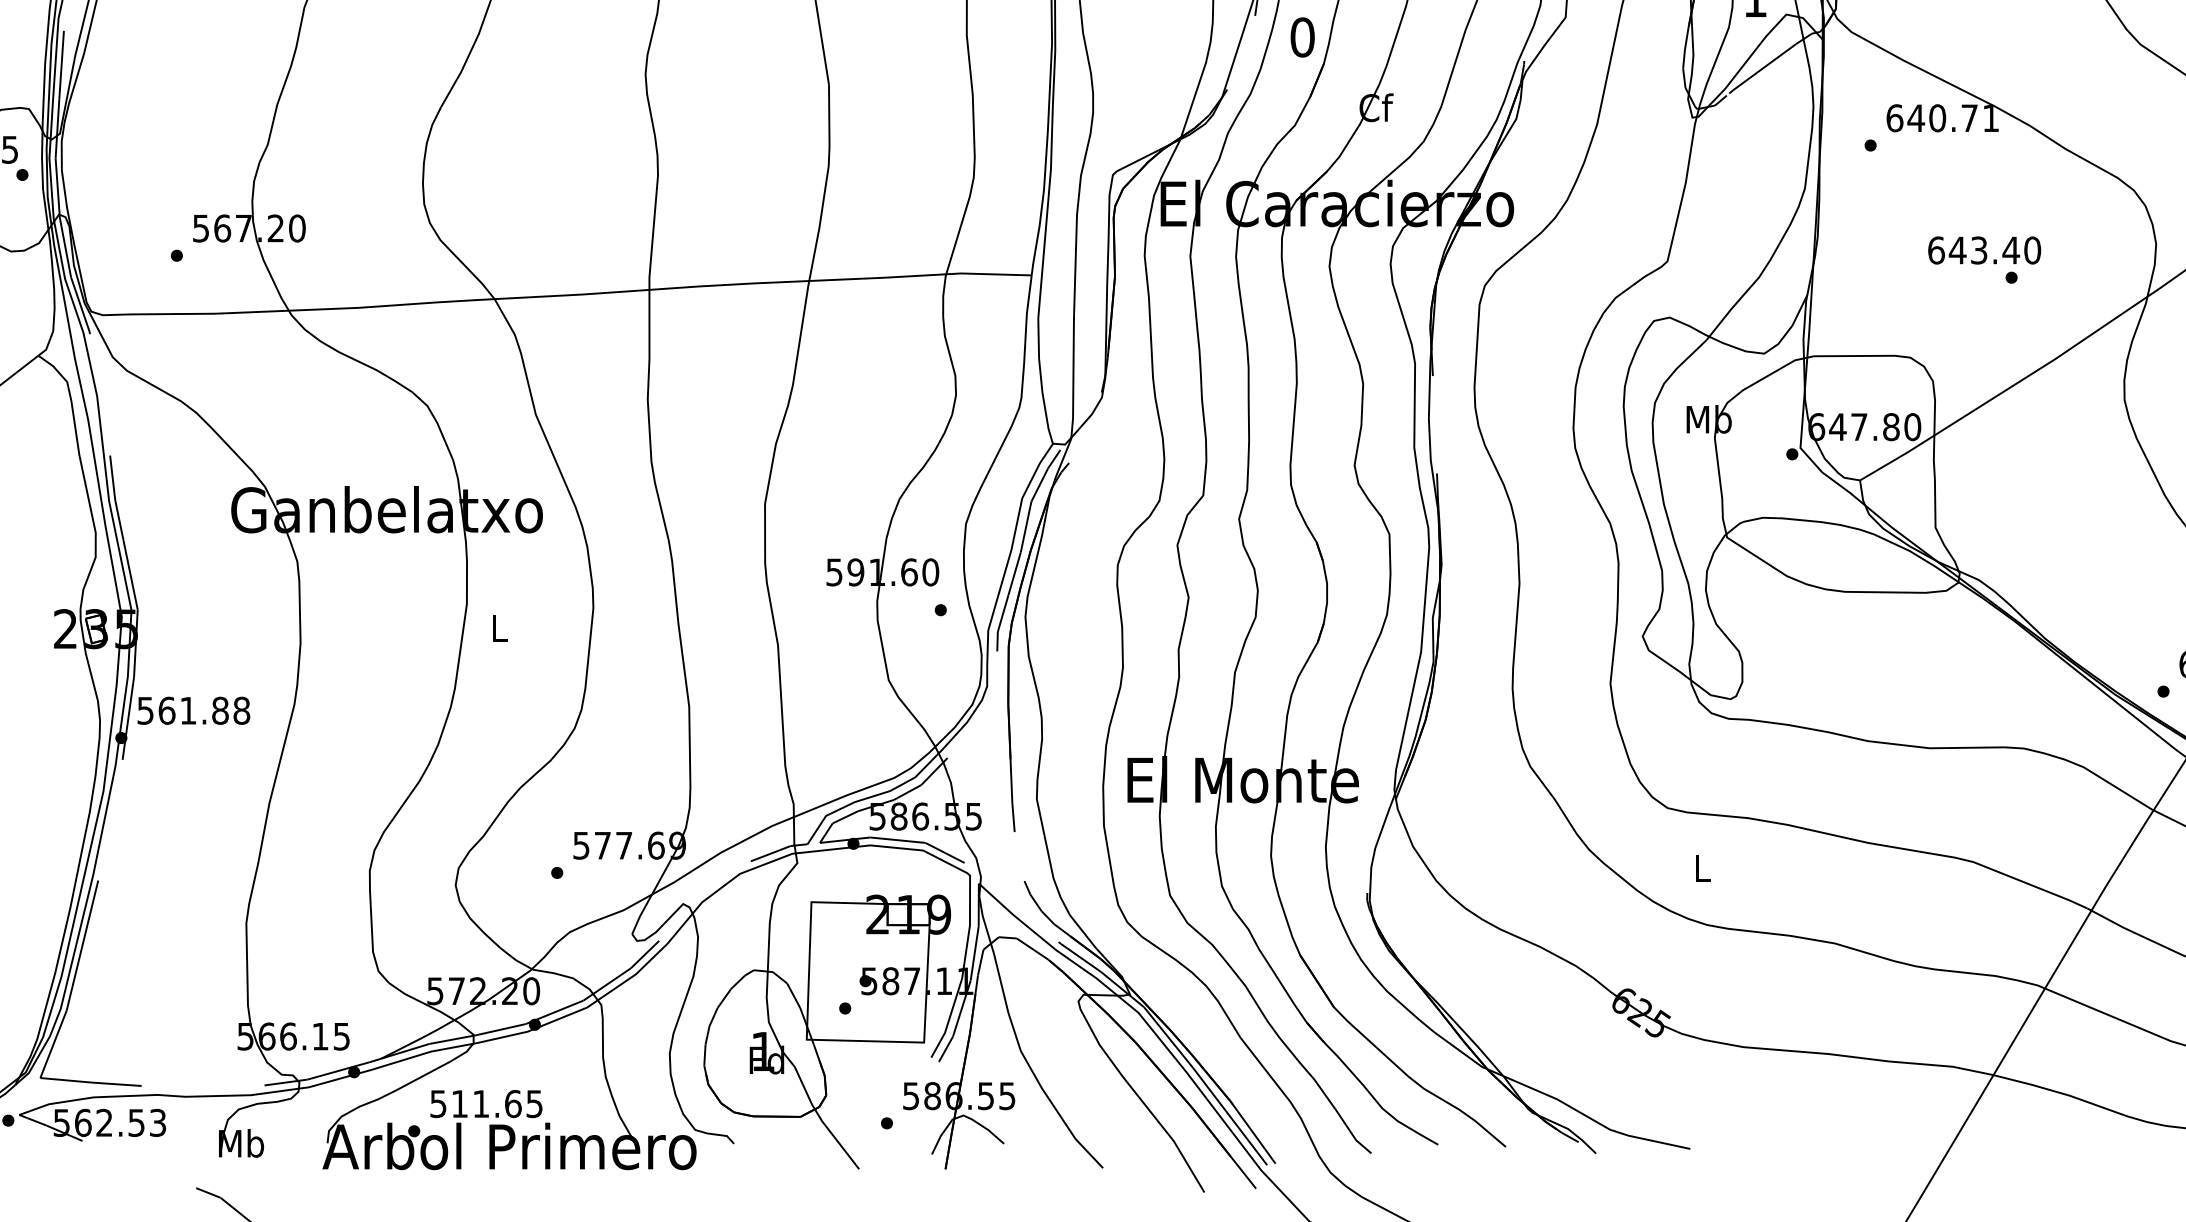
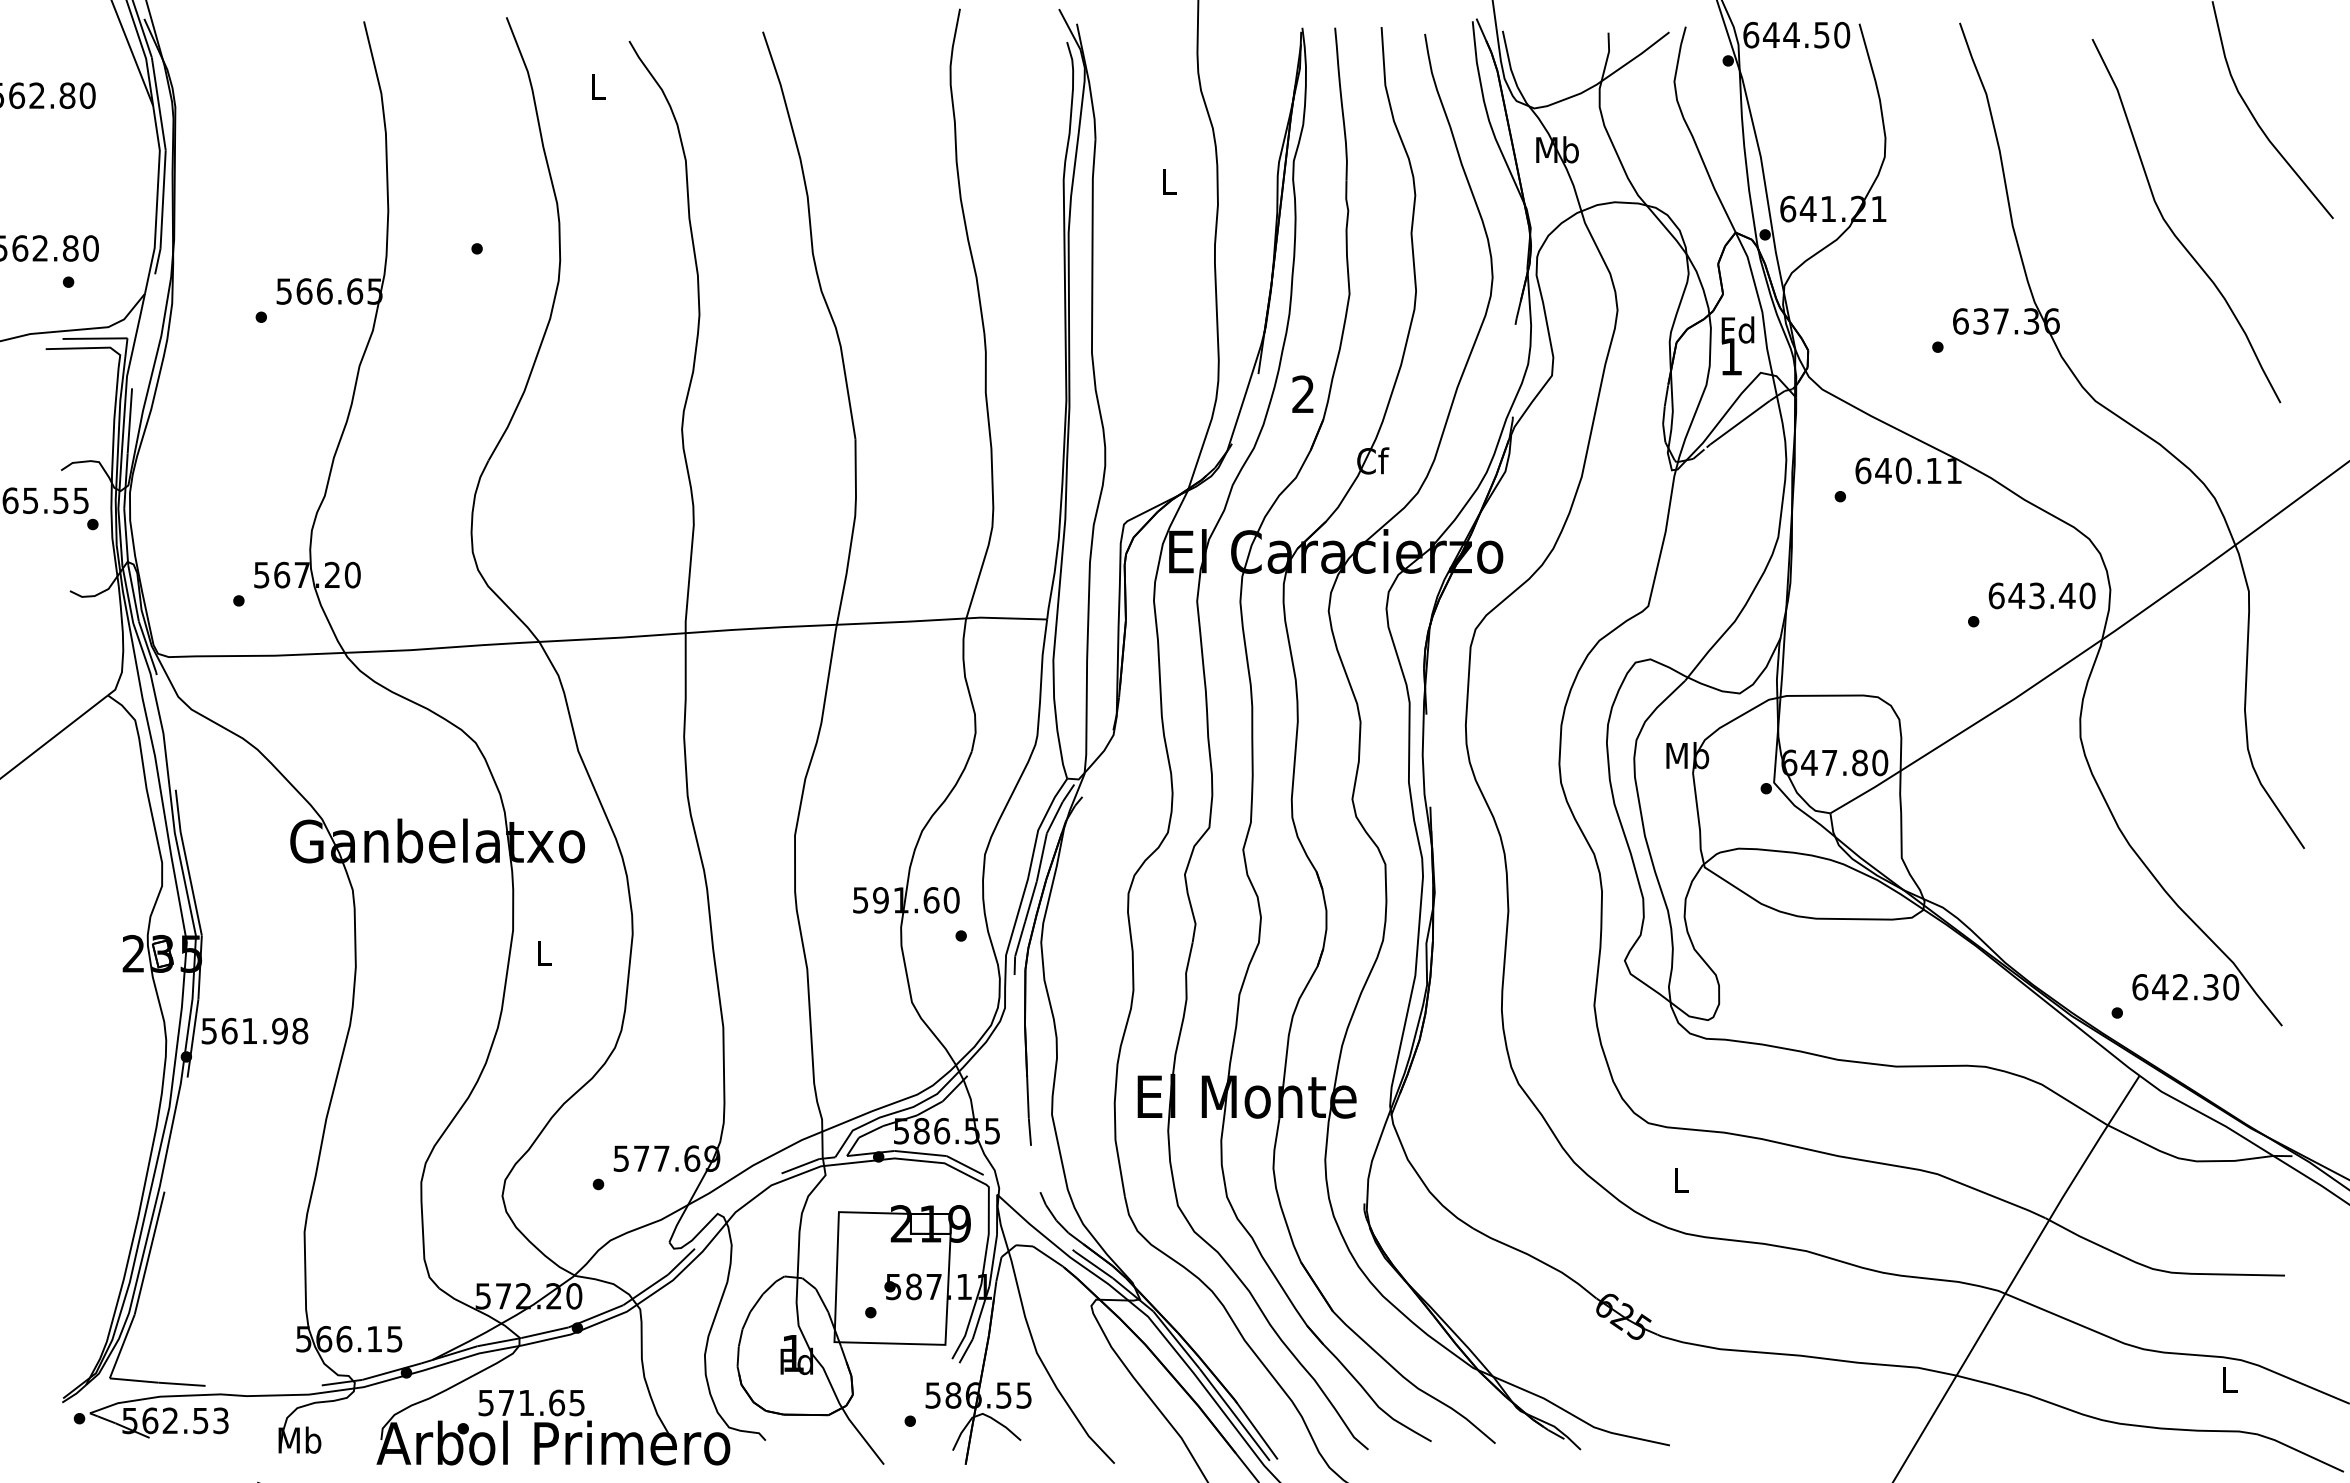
text: (1302, 37) -> (1303, 394), 0 -> 2
text: (1969, 117) -> (1933, 470), 640.71 -> 640.11
text: (1983, 250) -> (2041, 595), moved
text: (219, 711) -> (279, 1031), 561.88 -> 561.98
text: (459, 1103) -> (506, 1402), 511.65 -> 571.65

